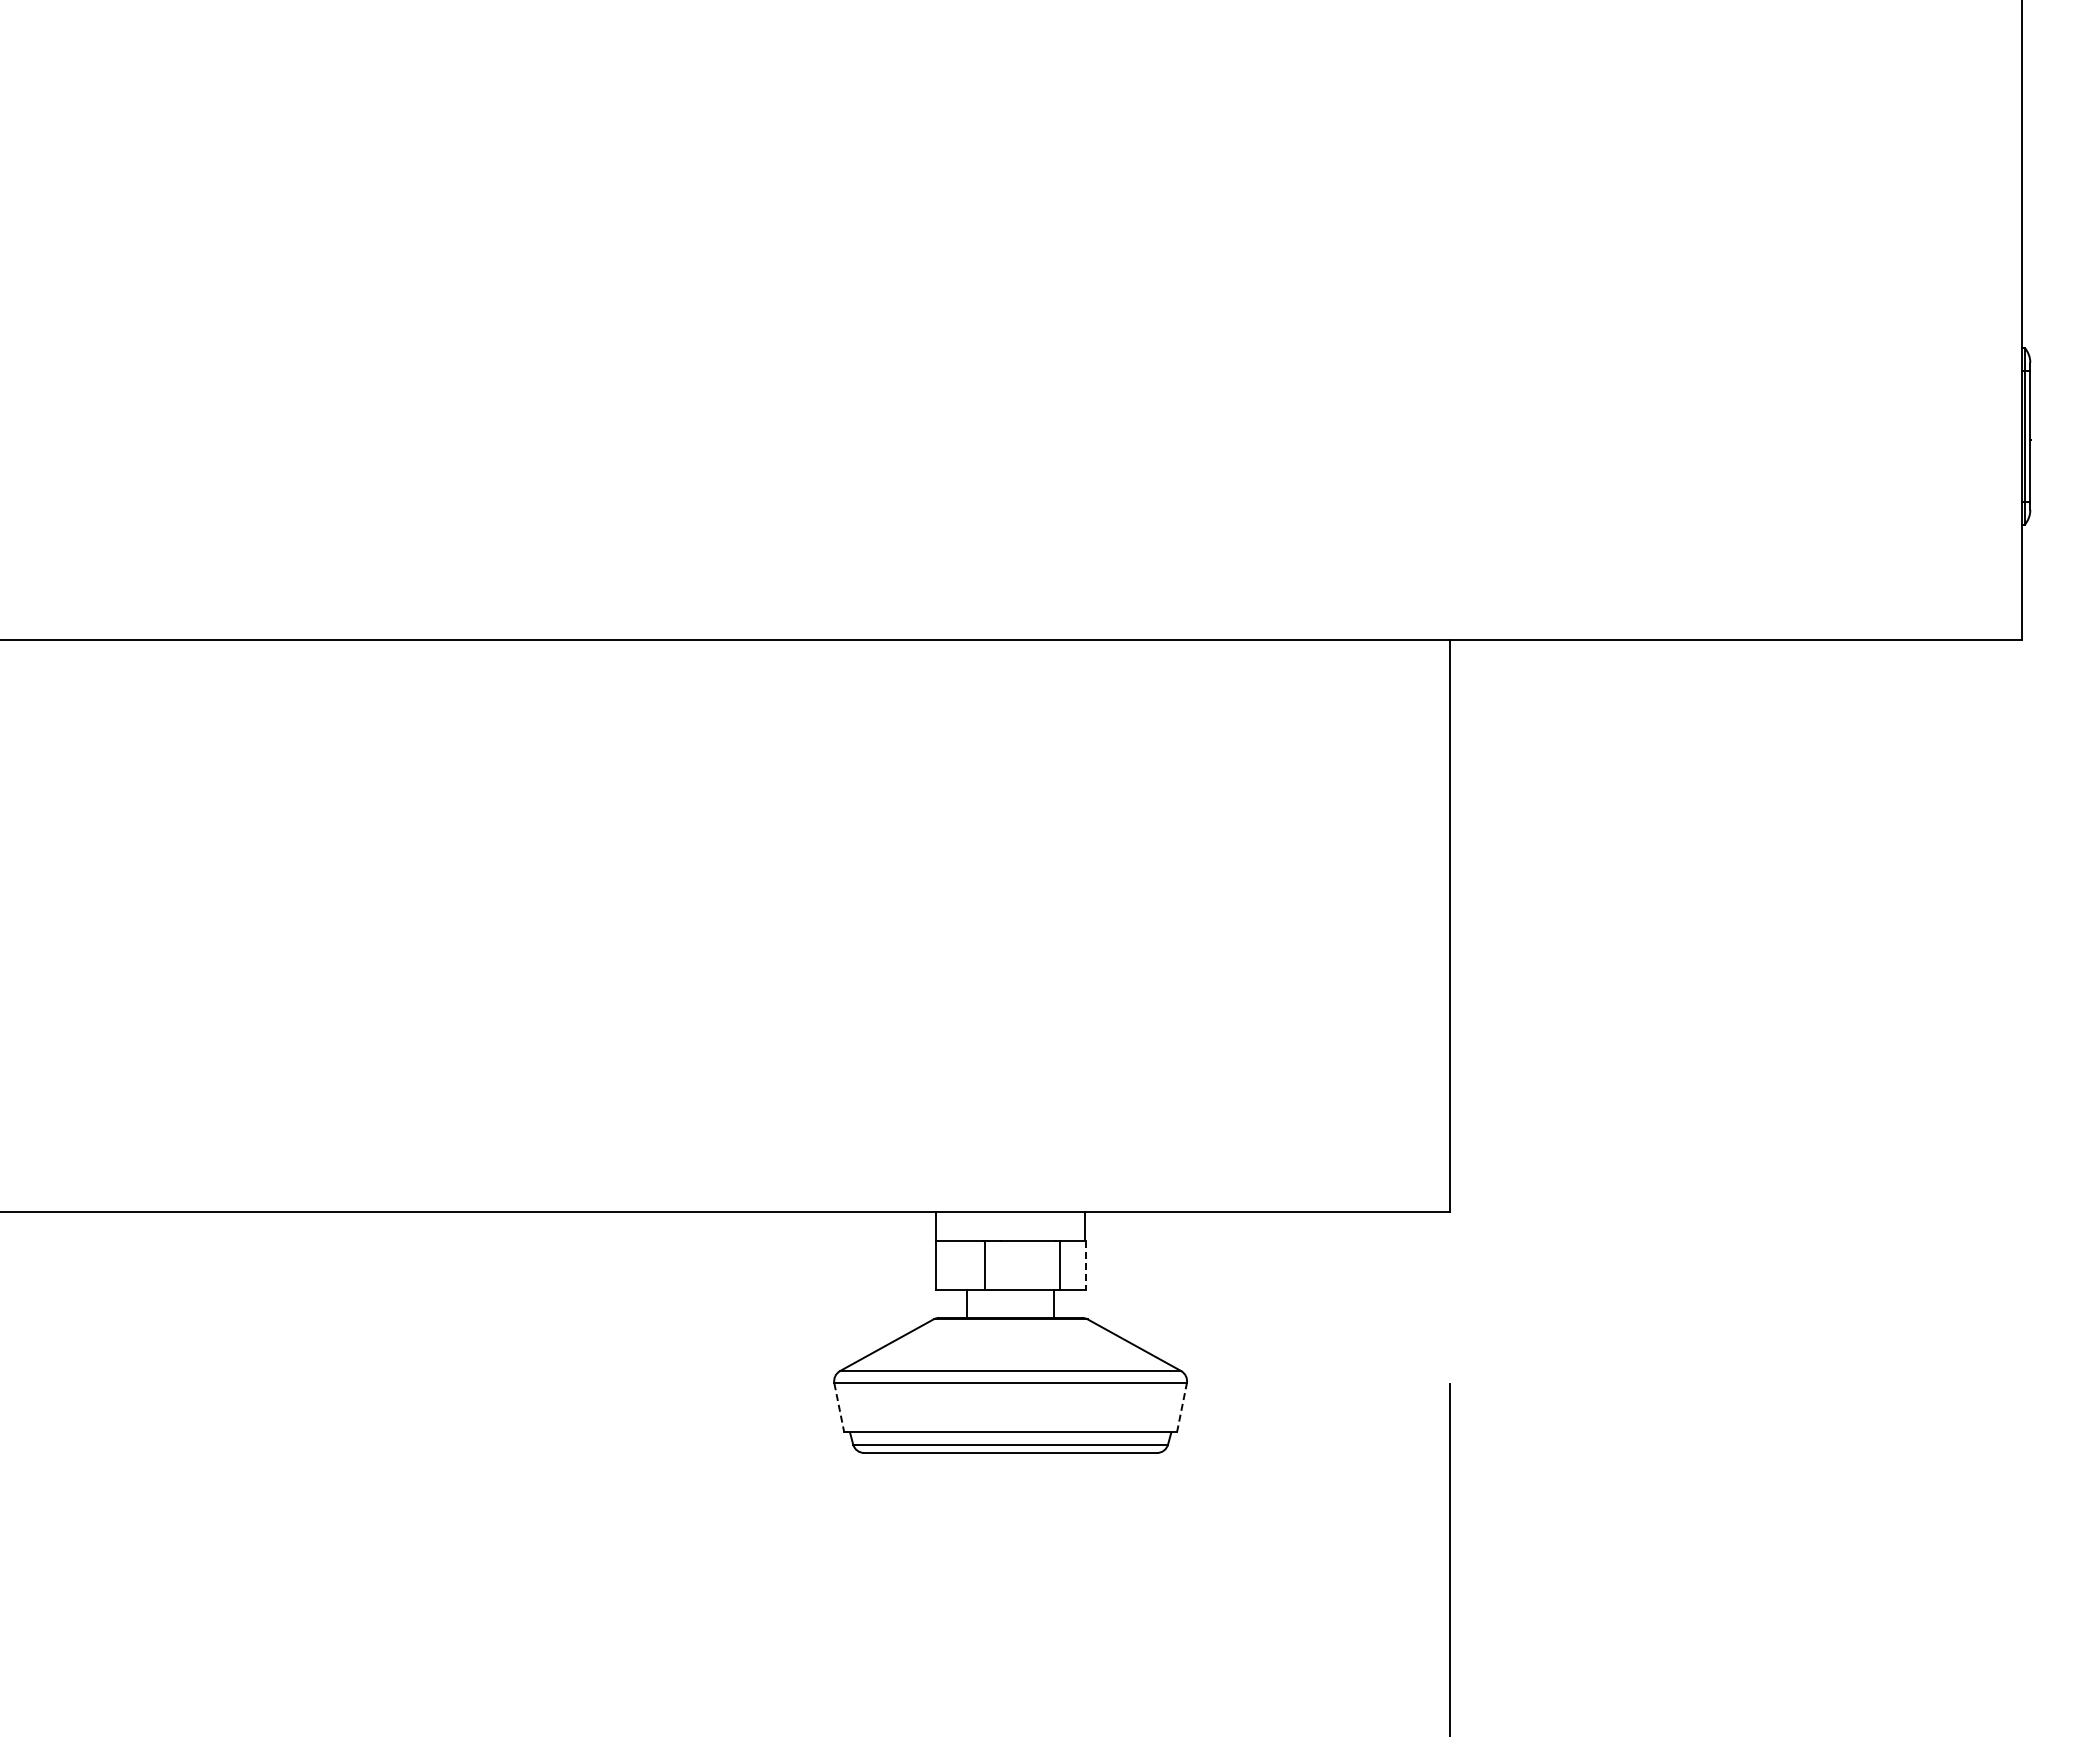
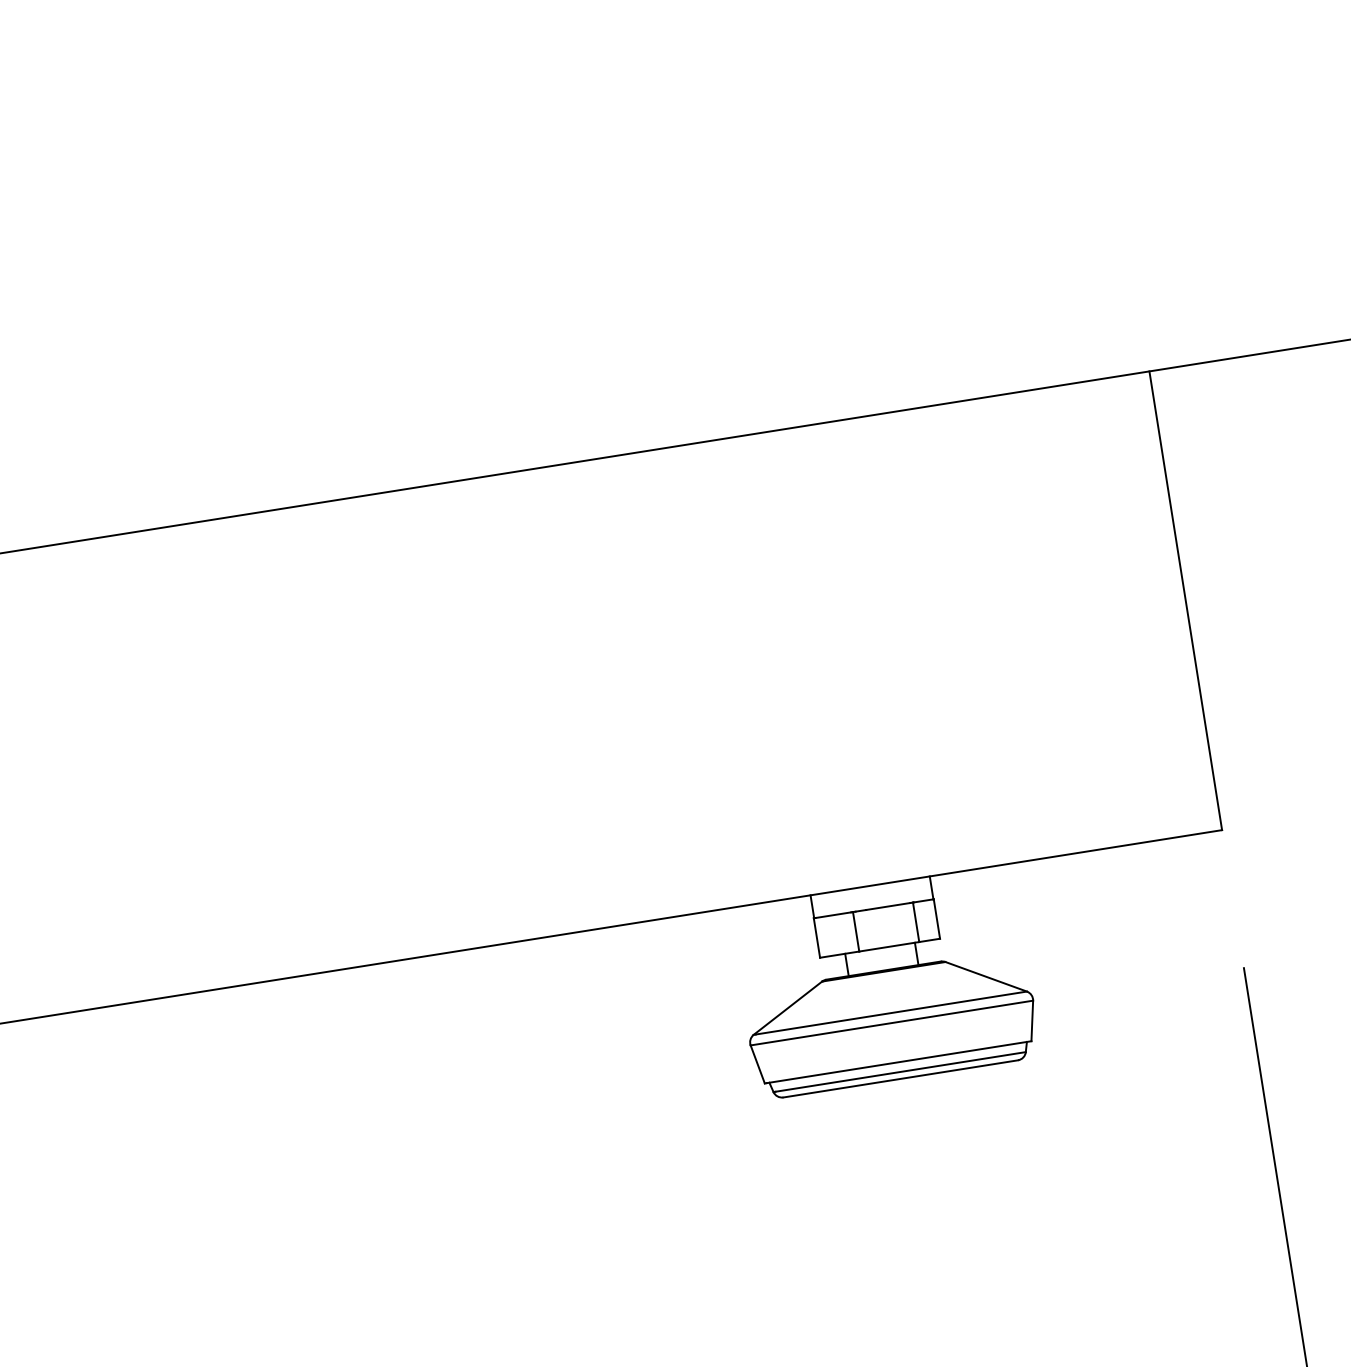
line: (1085, 1265) -> (936, 919), dashed -> solid
line: (1182, 1407) -> (1032, 1020), dashed -> solid
line: (839, 1408) -> (757, 1064), dashed -> solid

